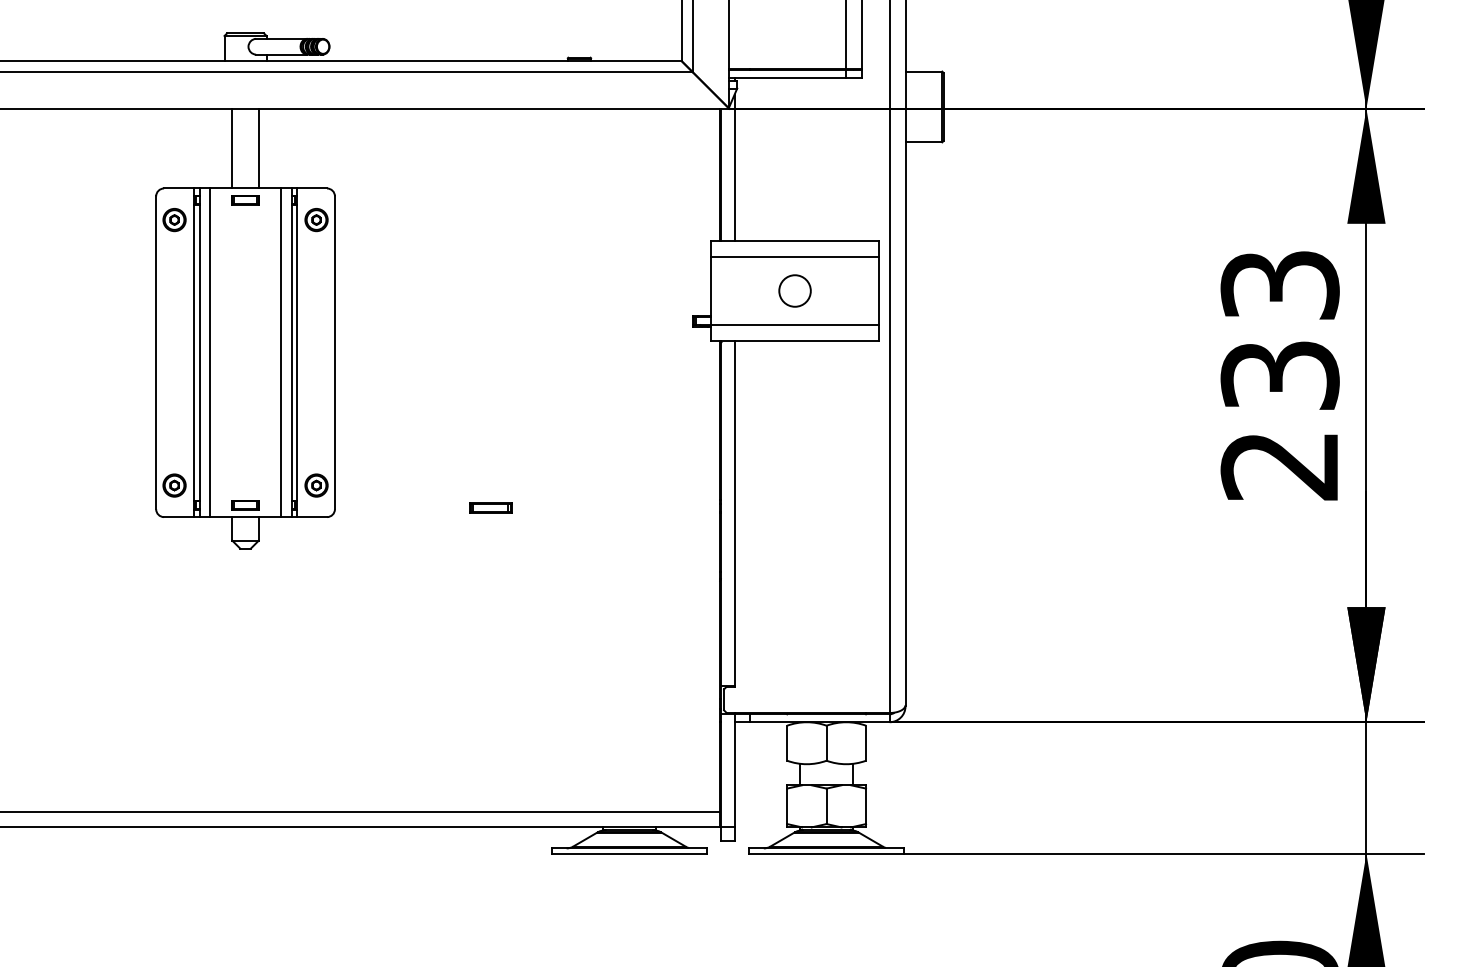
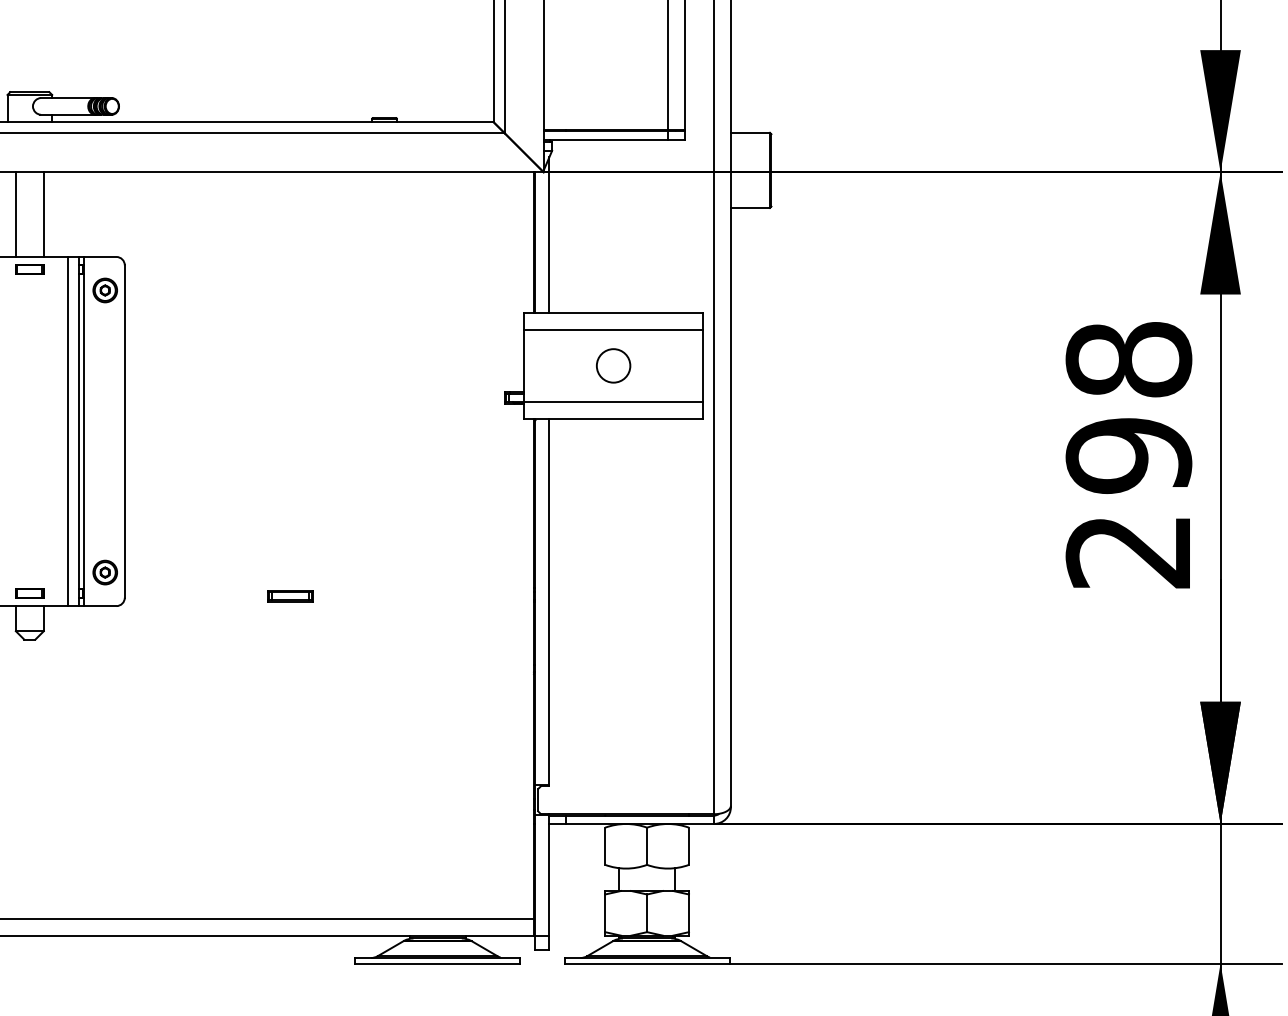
text: (1279, 330) -> (1128, 407), 233 -> 298

